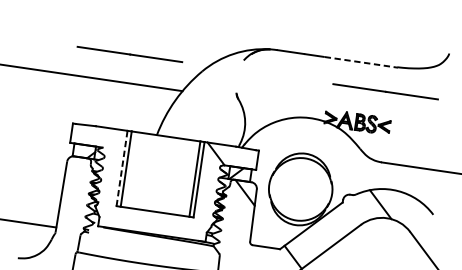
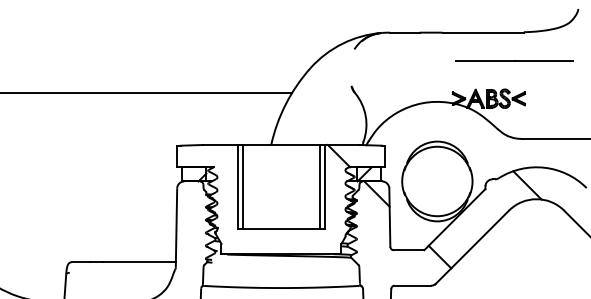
line: (129, 54) -> (228, 60), removed
line: (361, 62) -> (483, 32), dashed -> solid
line: (122, 167) -> (238, 186), dashed -> solid

